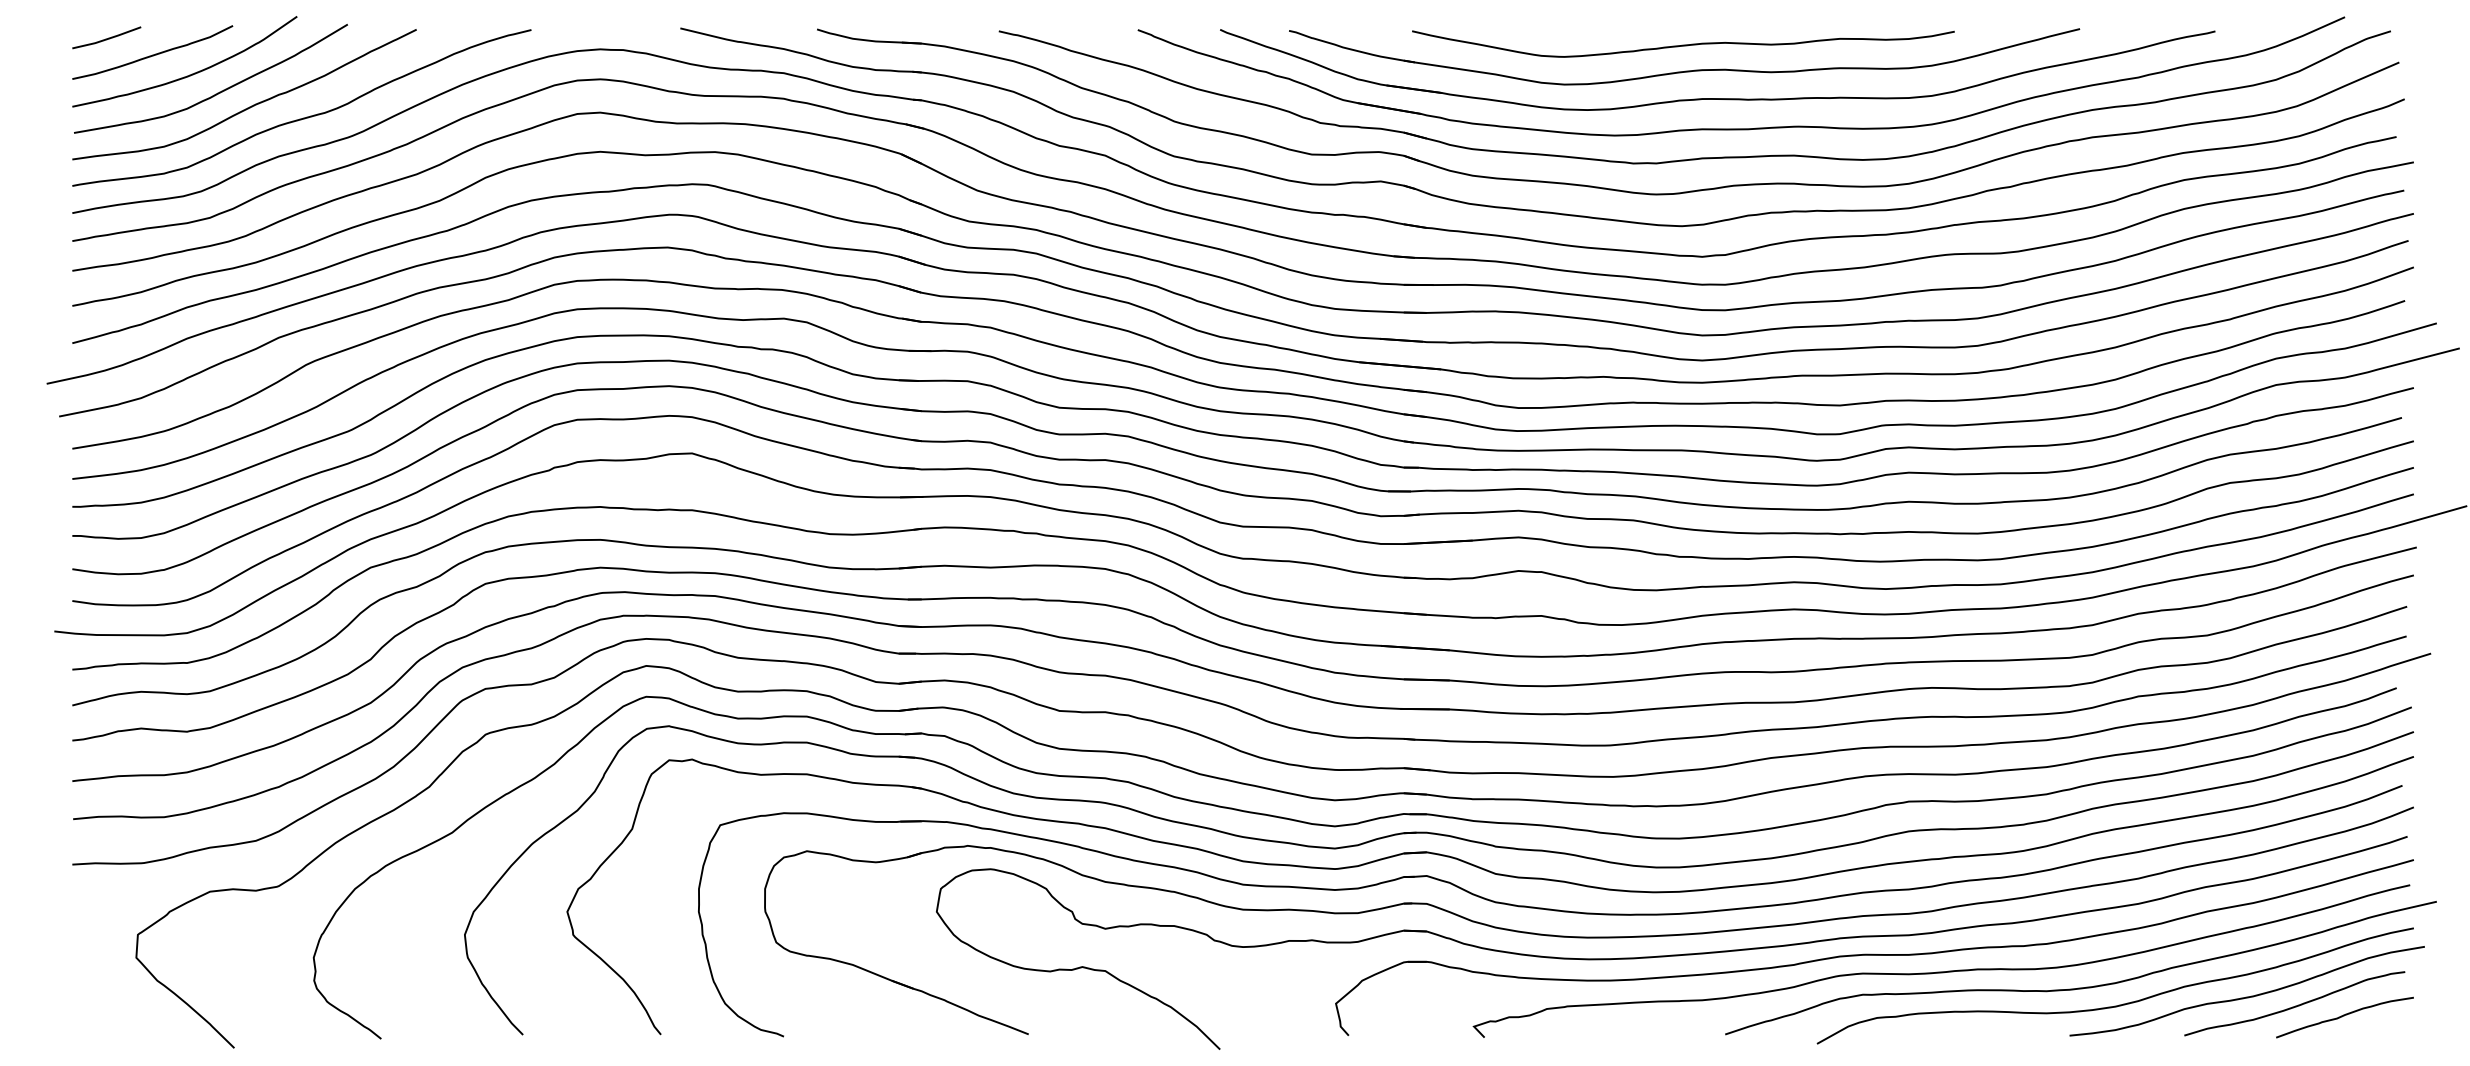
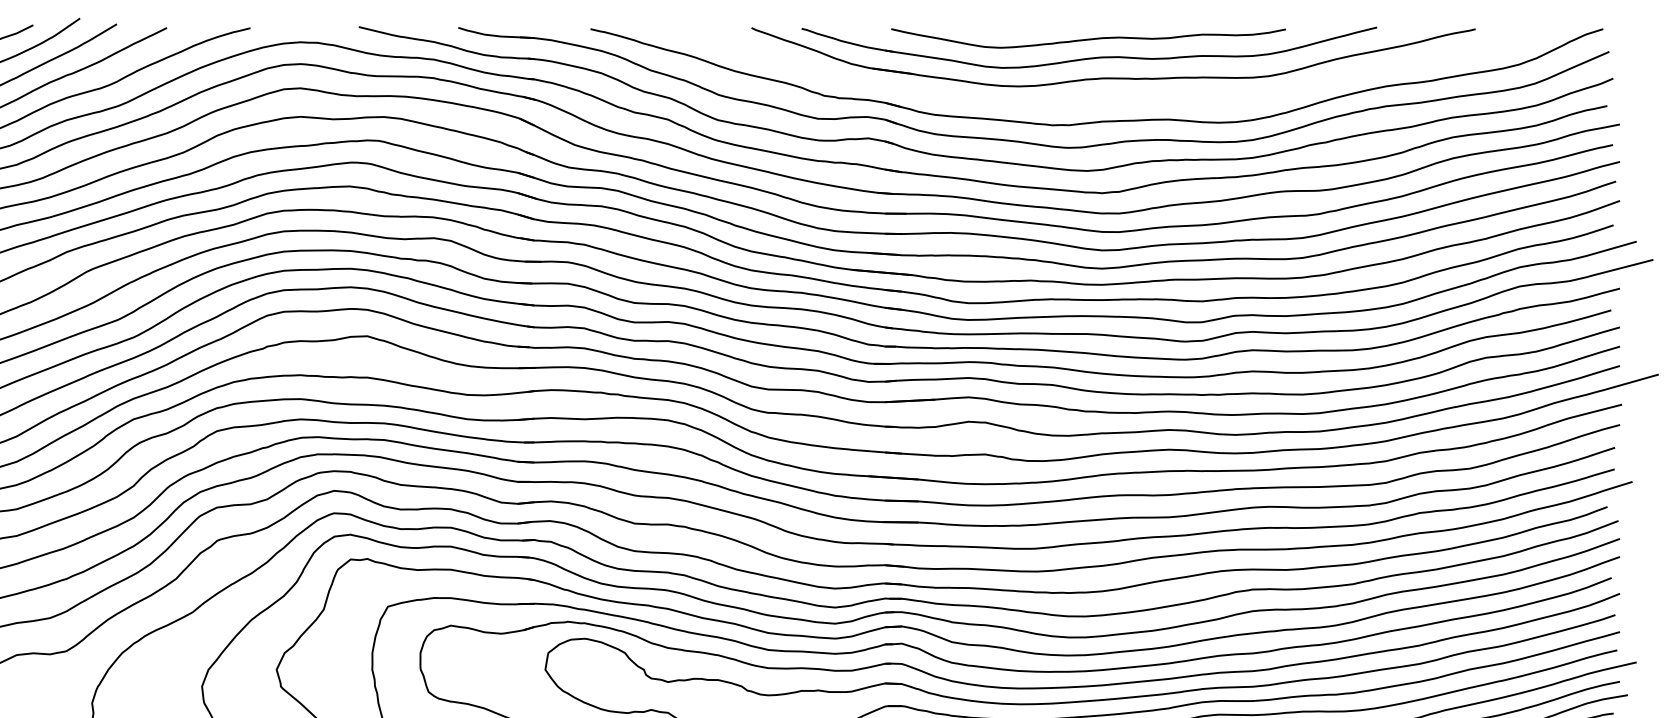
part: (1741, 128) -> (1130, 99), removed

